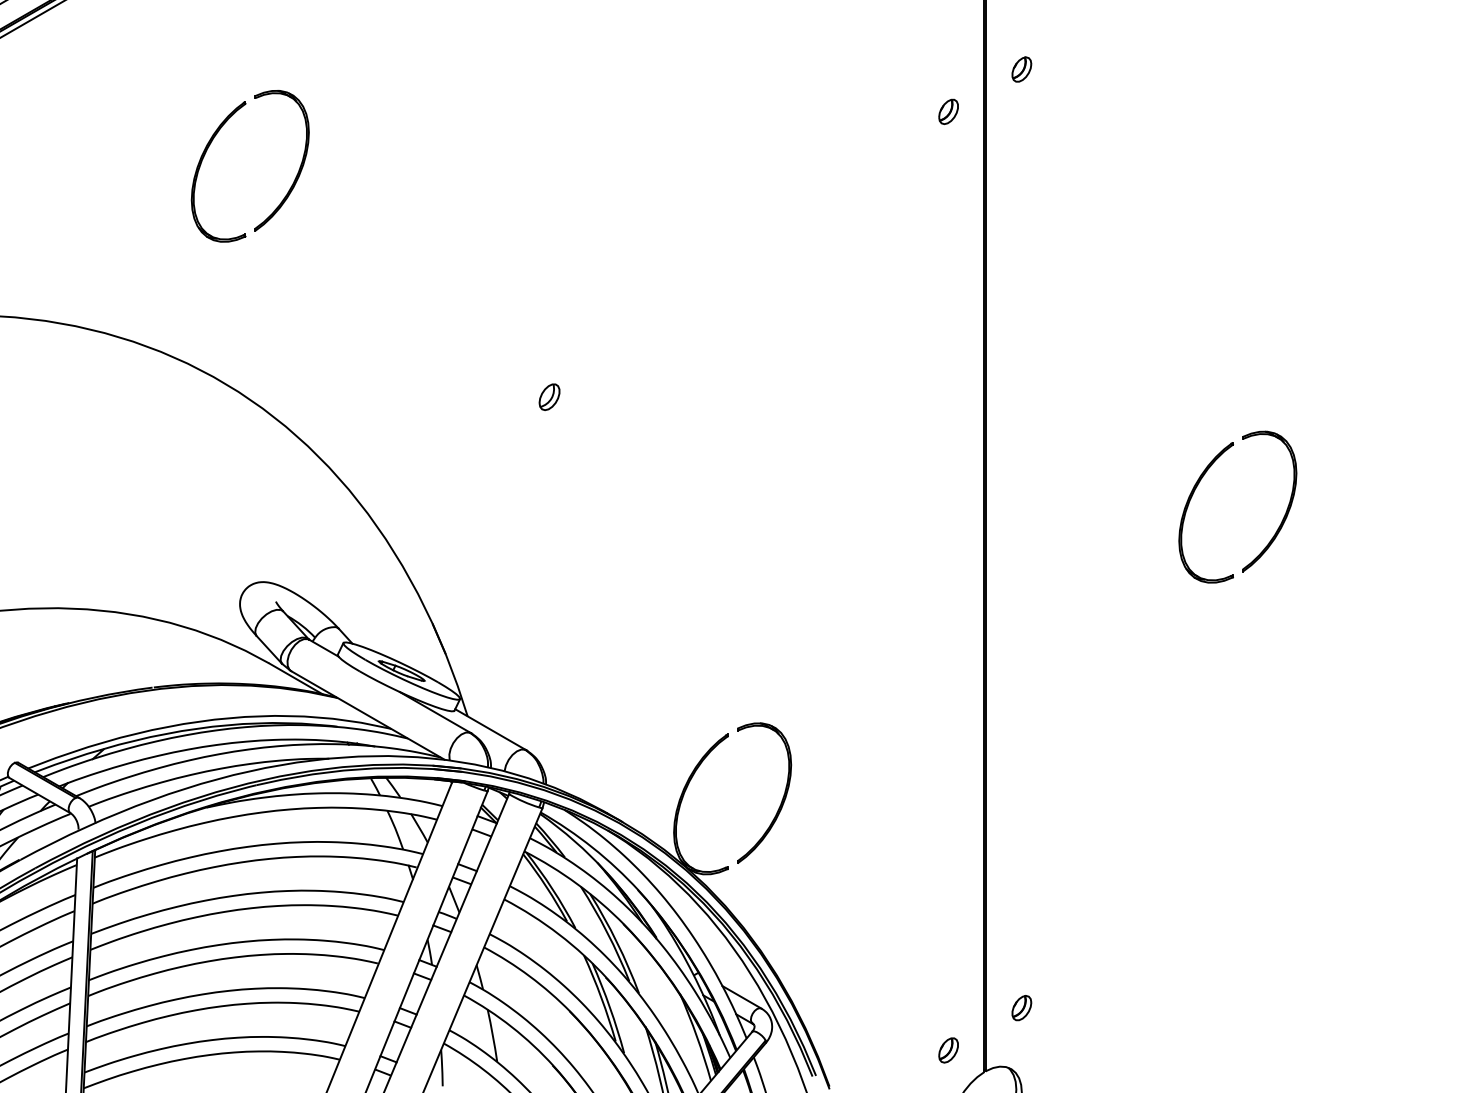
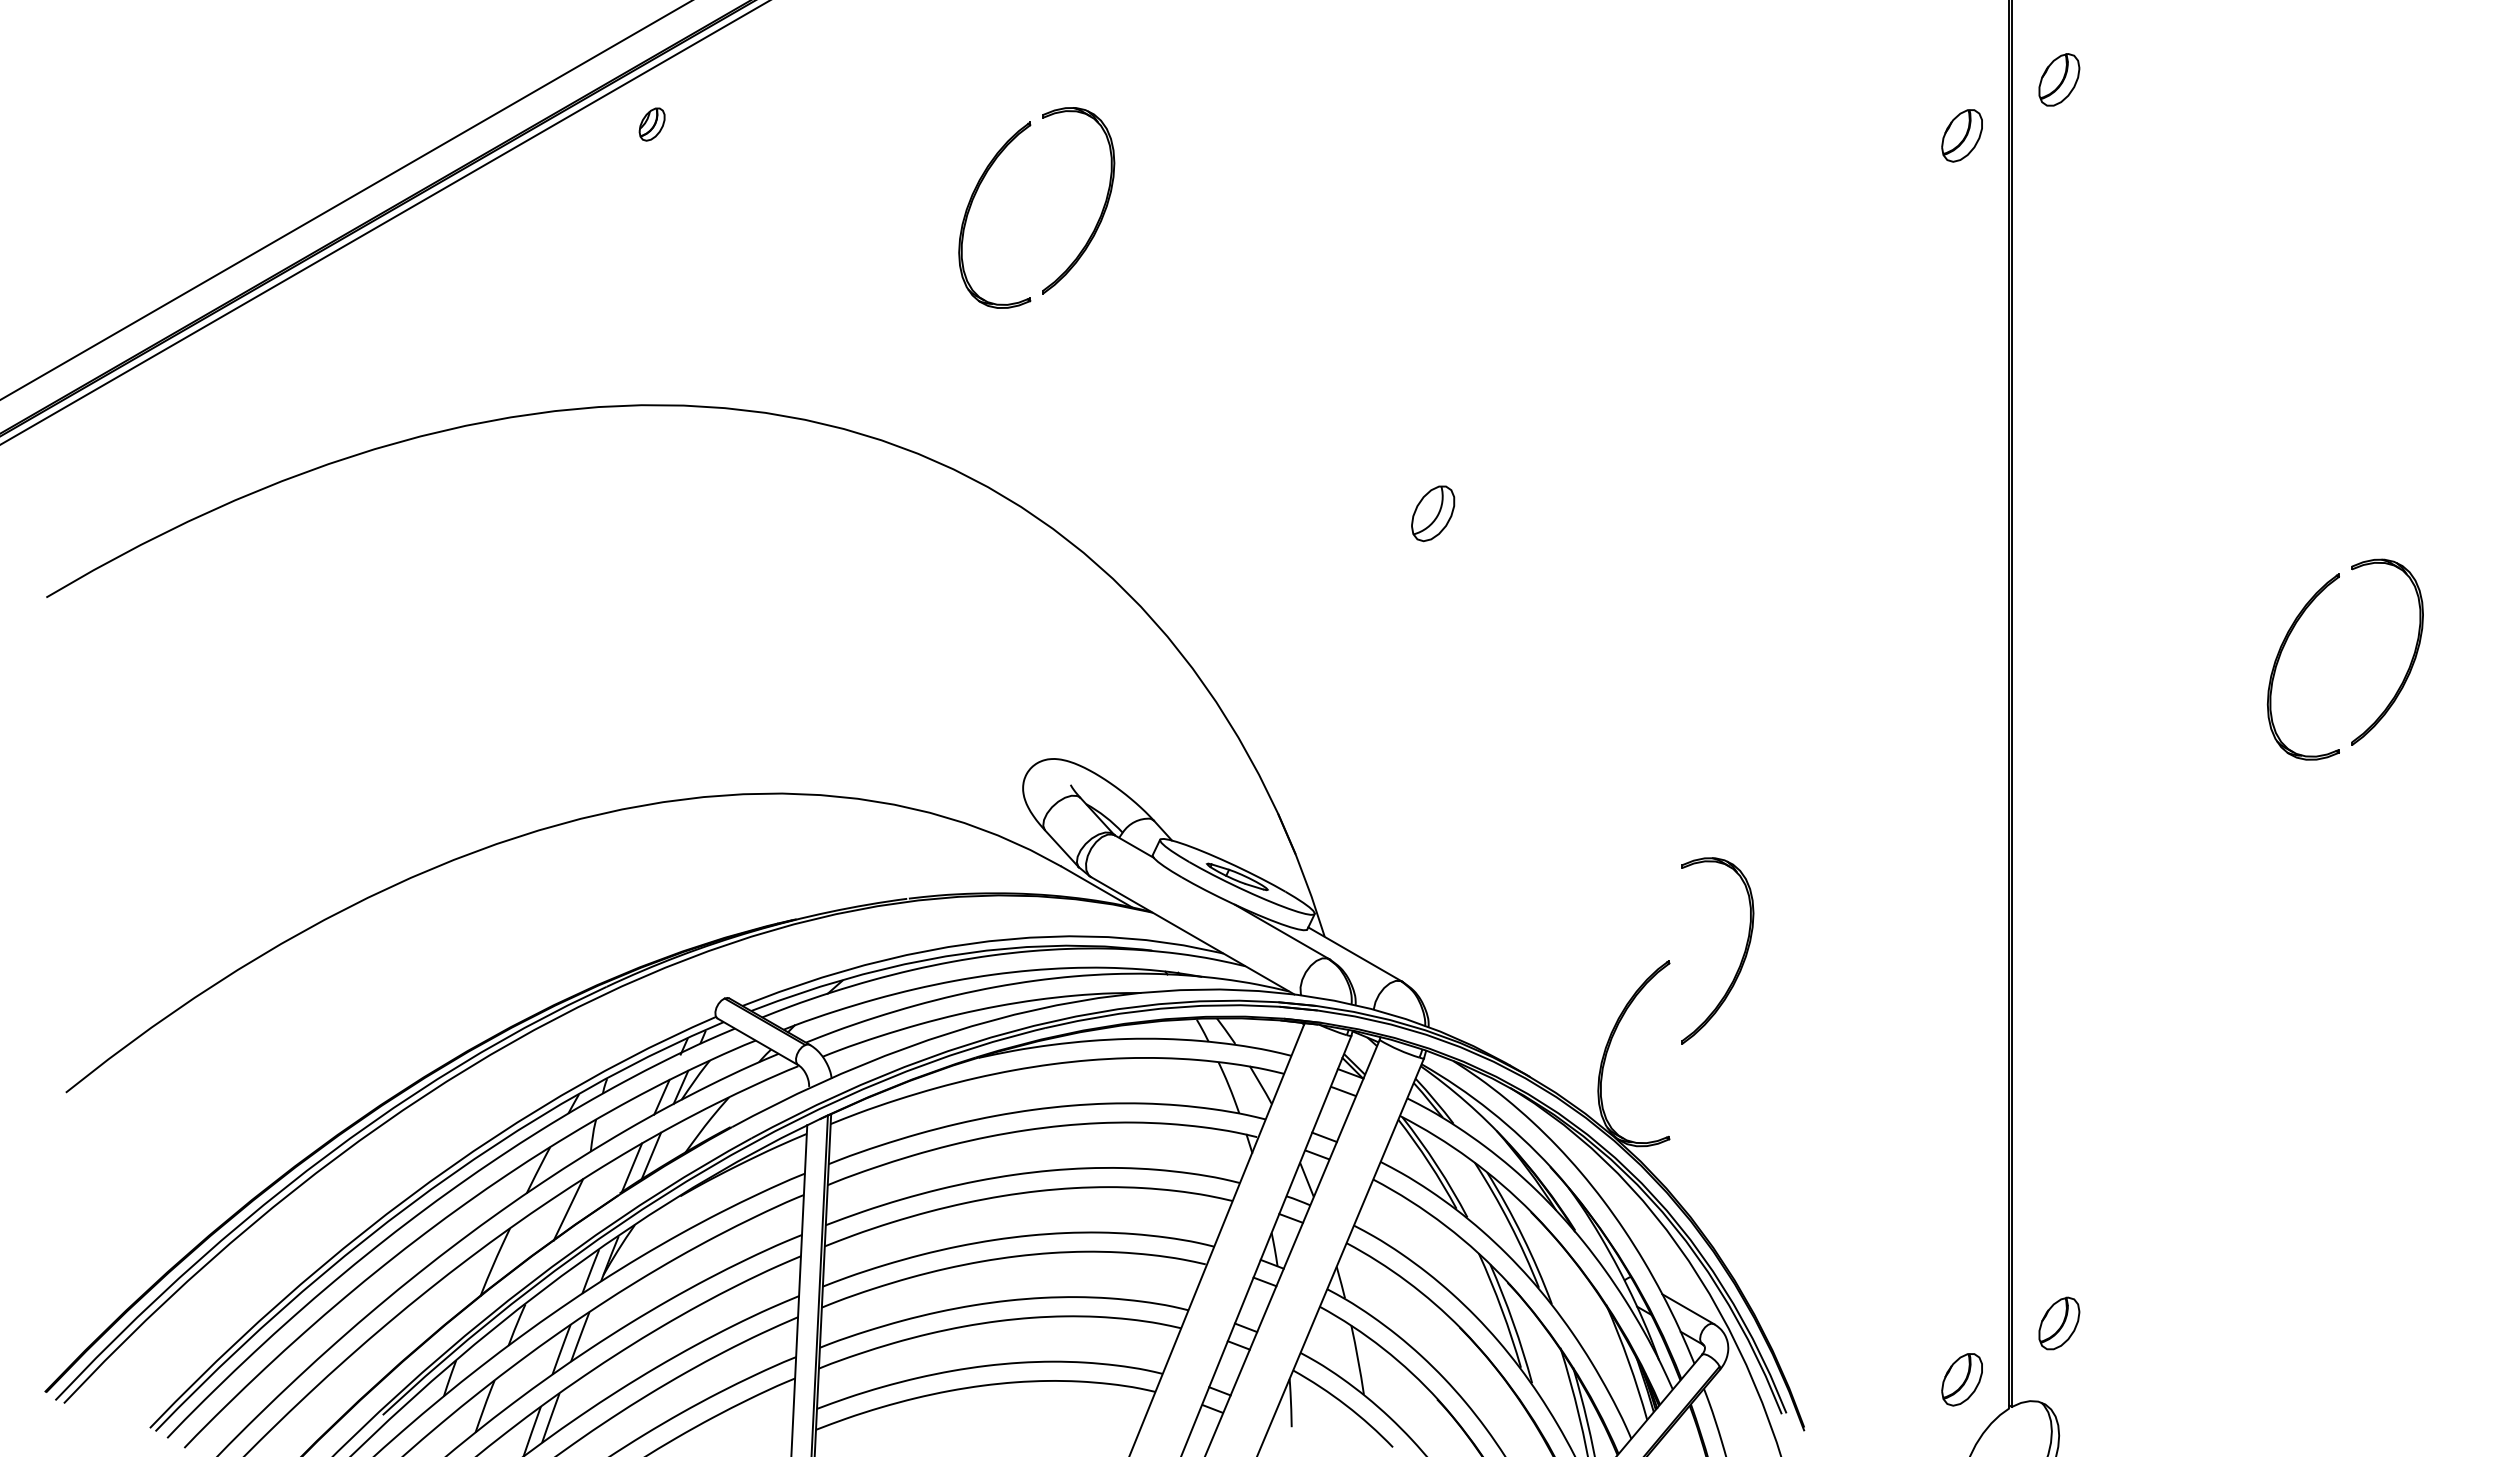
part: (1021, 69) -> (2058, 79), size x1.6
part: (948, 111) -> (1961, 135), size x1.6
part: (549, 397) -> (1433, 514), size x1.6
part: (782, 799) -> (1741, 958), moved
part: (1021, 1008) -> (2058, 1323), size x1.6
part: (948, 1050) -> (1961, 1379), size x1.6

